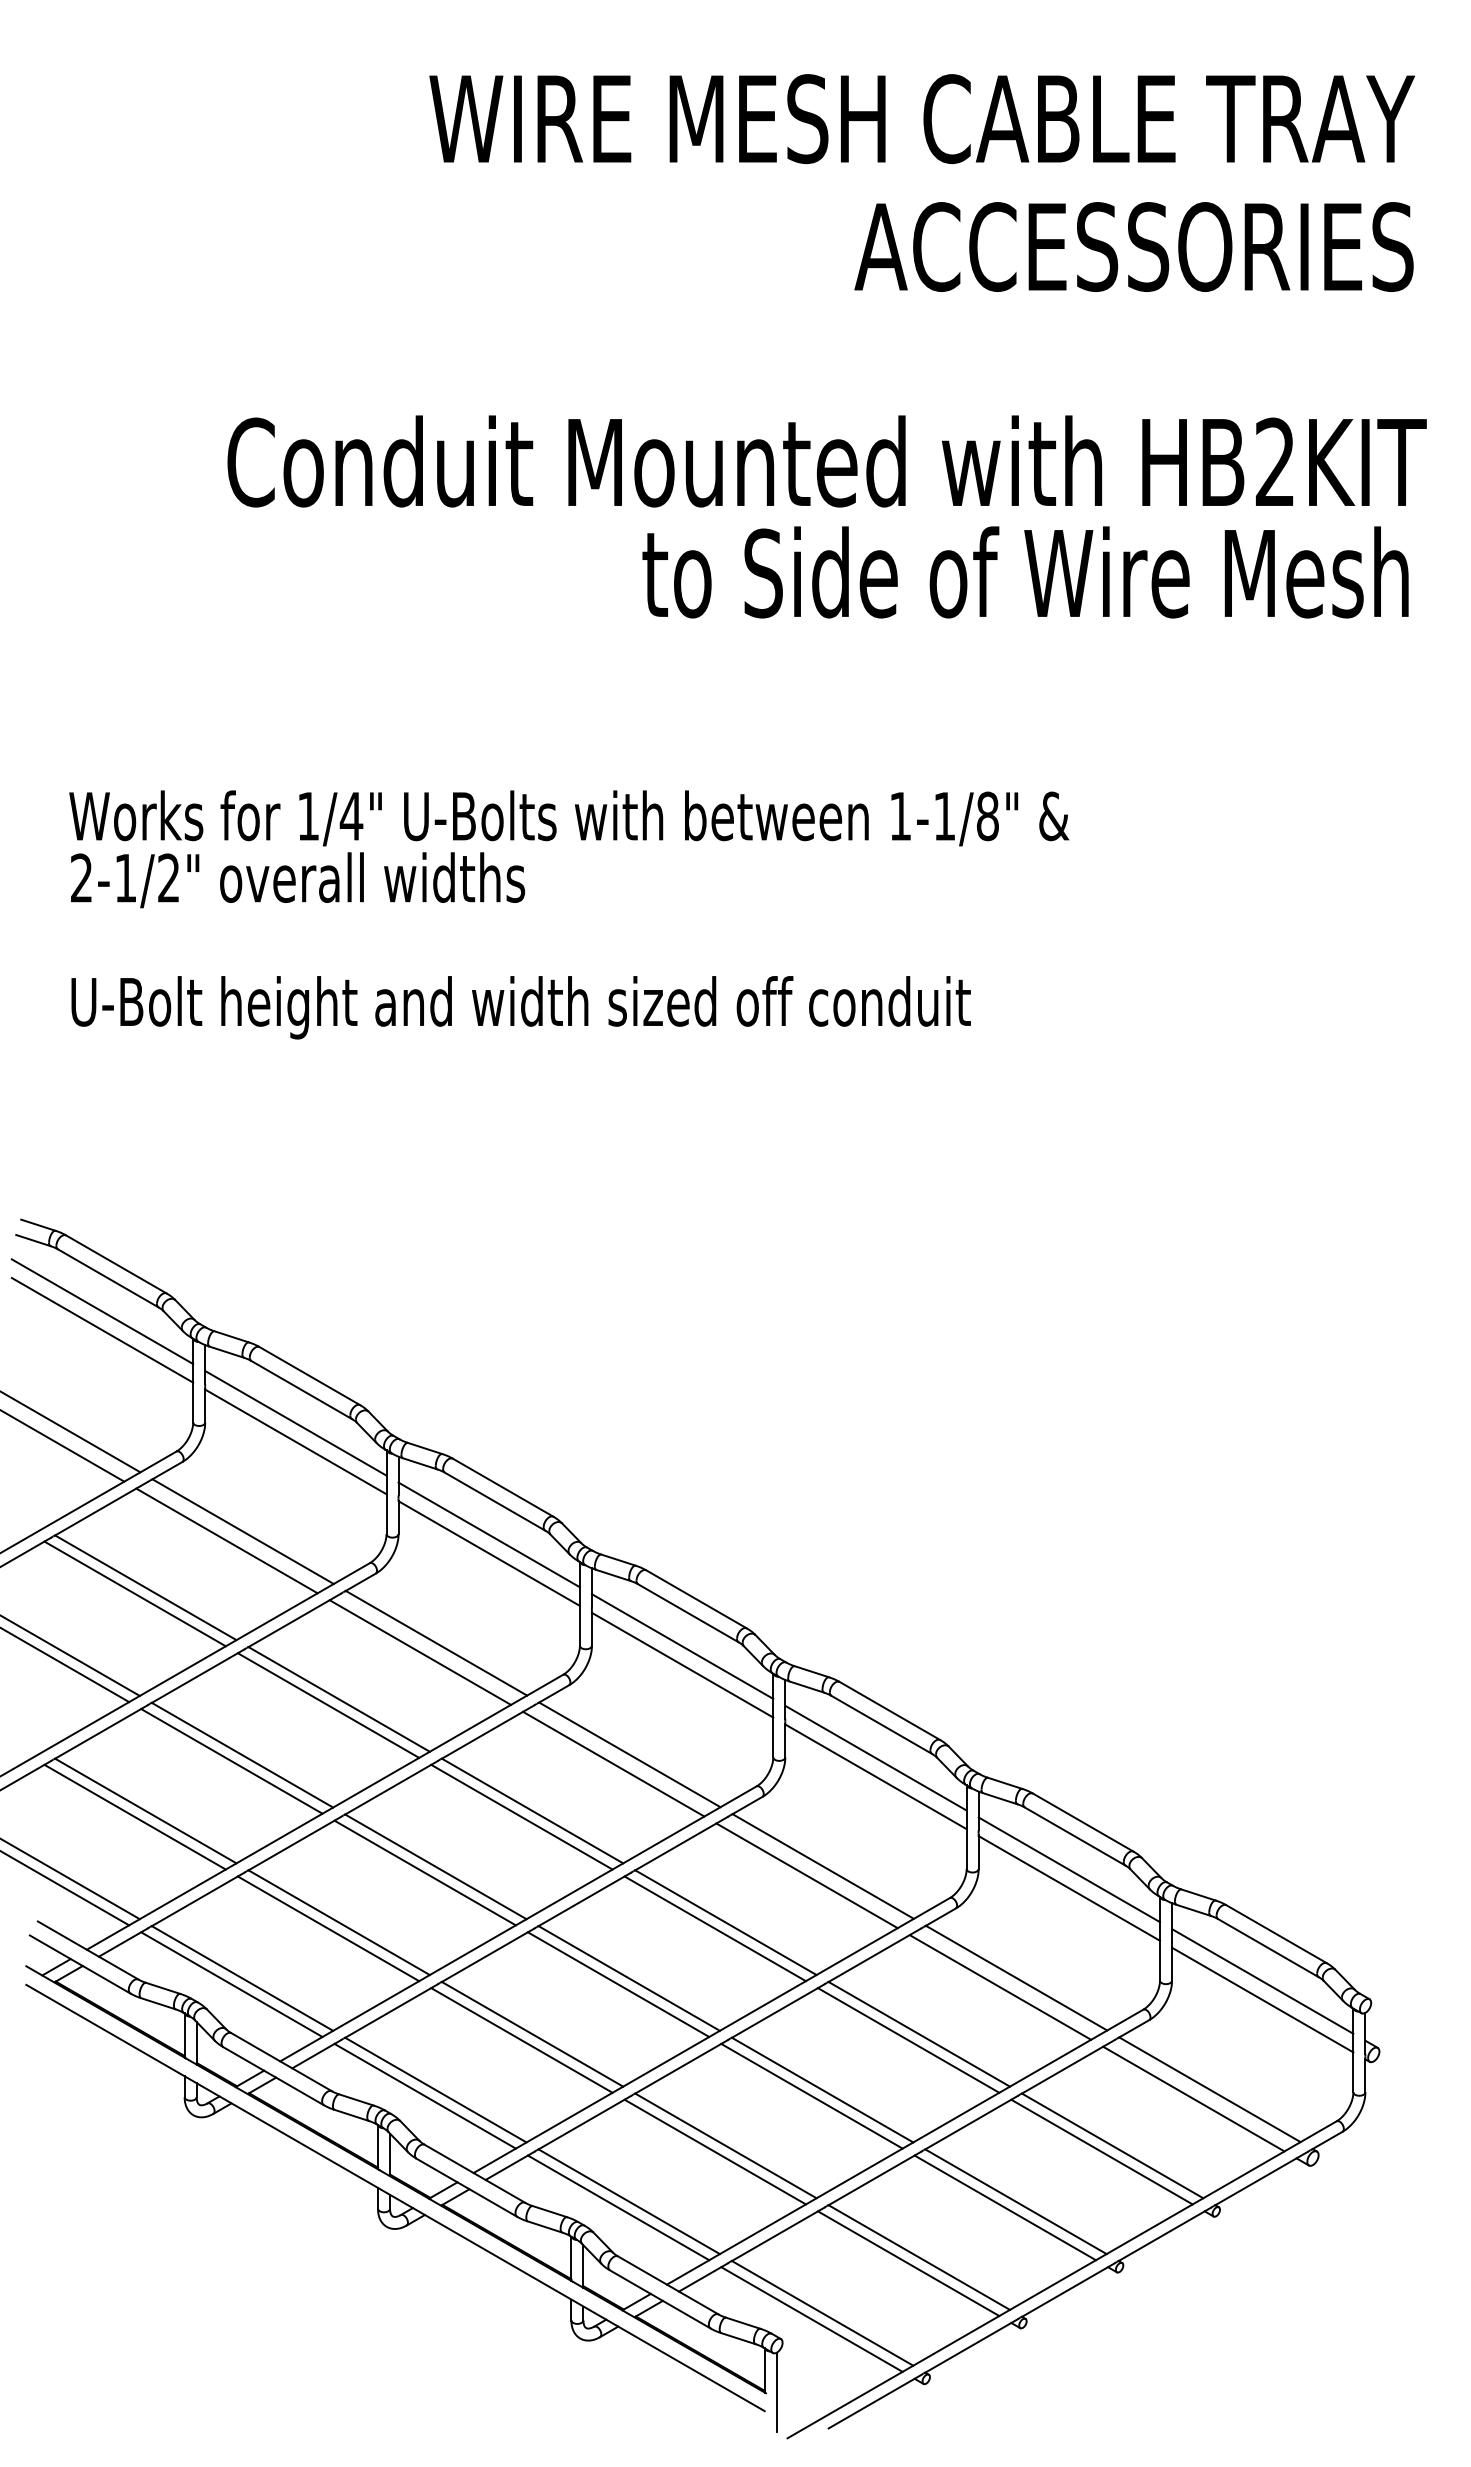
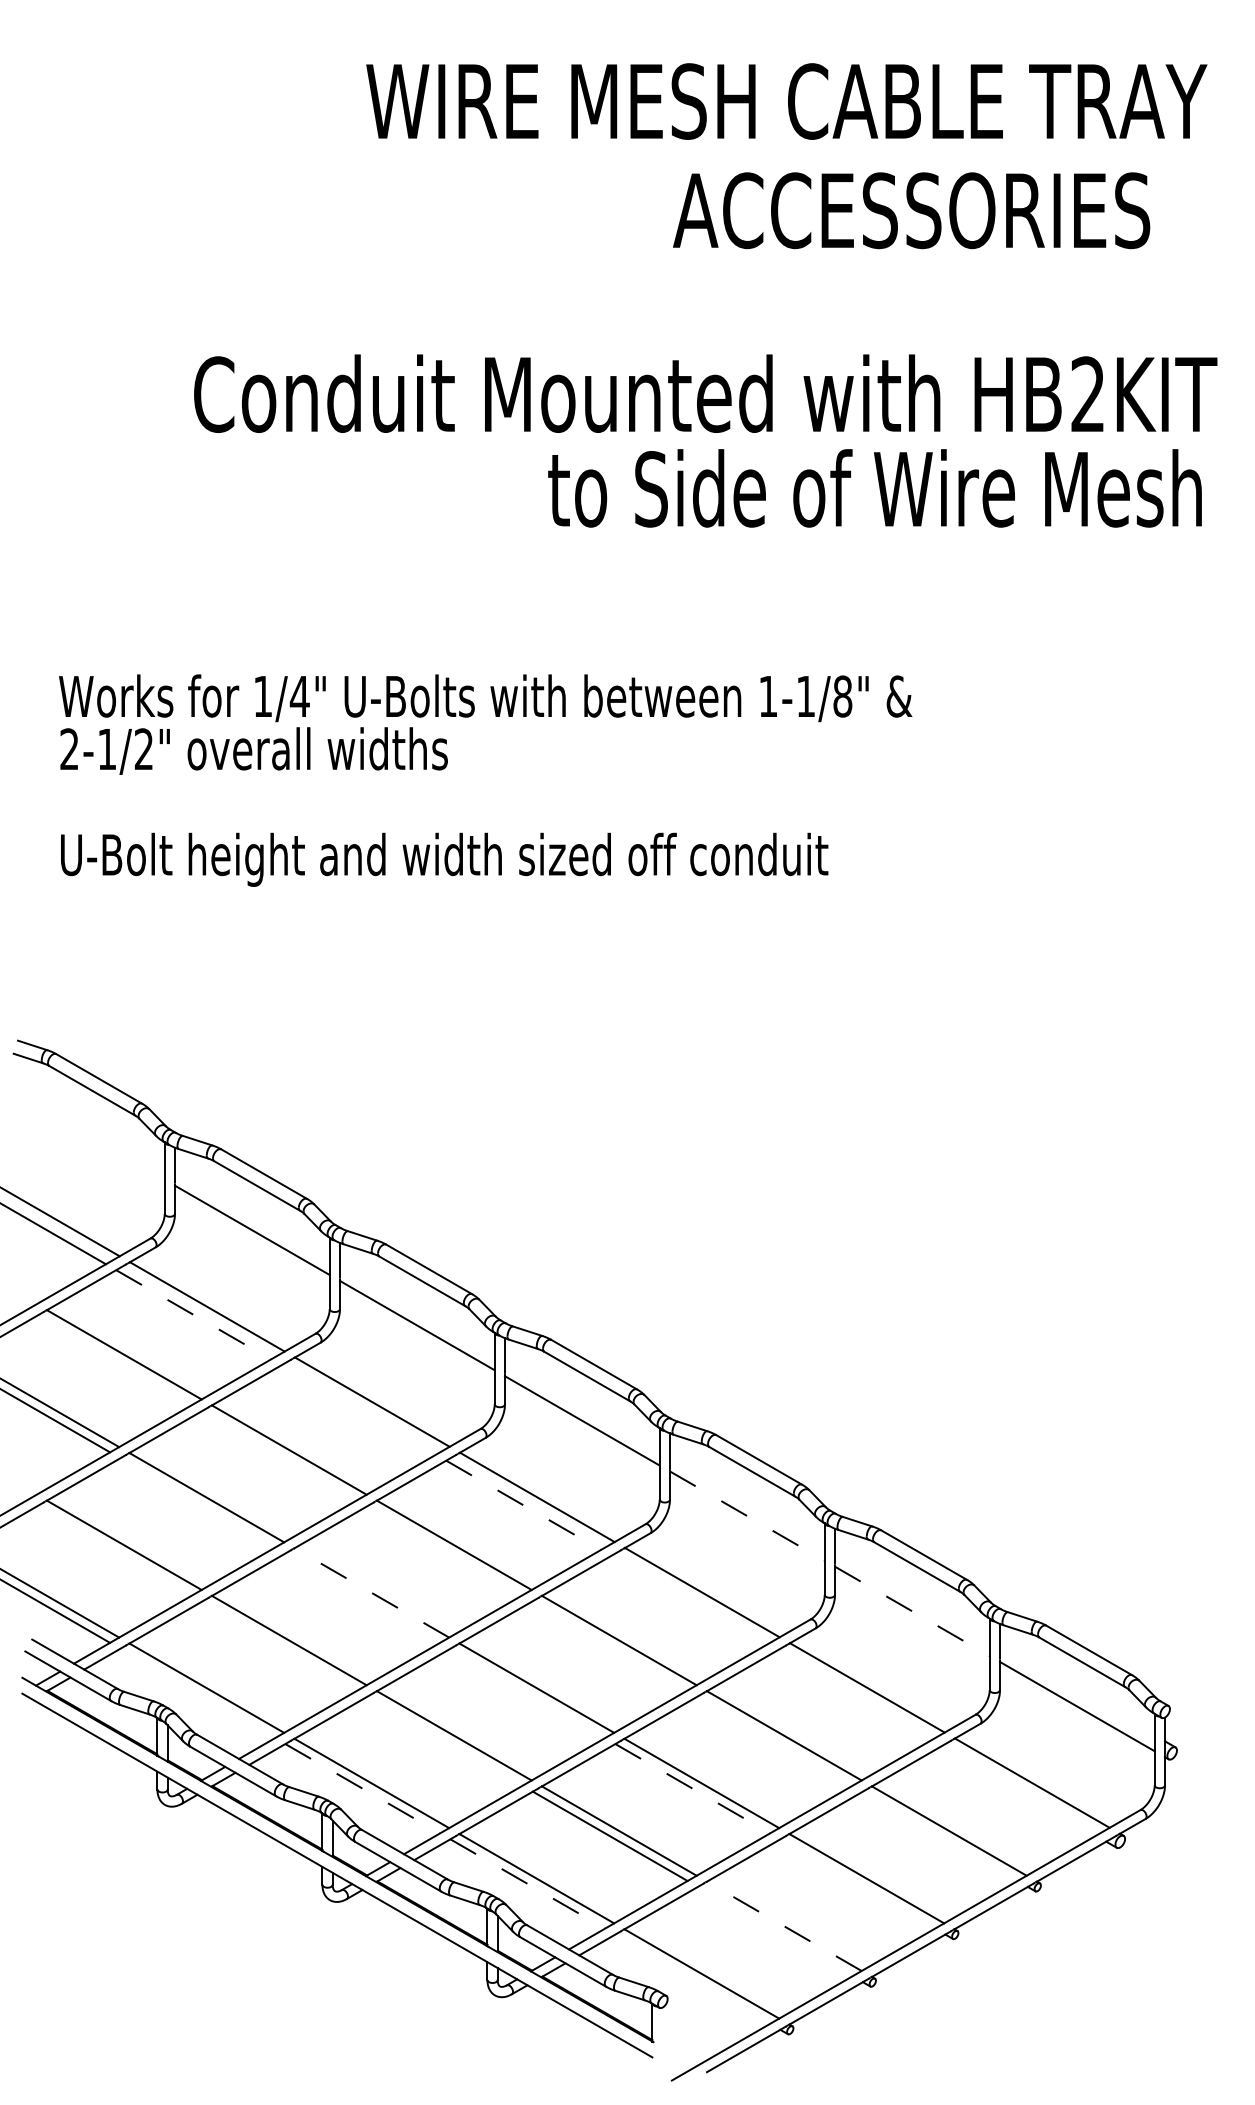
text: (1133, 246) -> (911, 210), moved
line: (102, 1310) -> (87, 1118), removed
line: (102, 1329) -> (87, 1134), removed
line: (294, 1423) -> (251, 1214), removed
line: (488, 1534) -> (416, 1309), removed
line: (228, 1541) -> (194, 1315), solid -> dashed
line: (134, 1593) -> (114, 1359), removed
line: (682, 1646) -> (582, 1404), removed
line: (420, 1651) -> (358, 1409), removed
line: (327, 1704) -> (279, 1454), removed
line: (876, 1757) -> (747, 1499), removed
line: (231, 1760) -> (197, 1502), removed
line: (614, 1764) -> (524, 1505), solid -> dashed
line: (876, 1777) -> (747, 1516), solid -> dashed
line: (134, 1817) -> (114, 1550), removed
line: (521, 1817) -> (444, 1550), removed
line: (435, 1866) -> (371, 1592), solid -> dashed
line: (1069, 1869) -> (912, 1595), removed
line: (424, 1872) -> (362, 1597), removed
line: (806, 1875) -> (688, 1600), removed
line: (1069, 1888) -> (912, 1611), solid -> dashed
line: (327, 1928) -> (279, 1645), removed
line: (714, 1928) -> (609, 1645), removed
line: (1261, 1981) -> (1076, 1690), removed
line: (231, 1984) -> (197, 1693), removed
line: (618, 1984) -> (527, 1693), removed
line: (1000, 1987) -> (853, 1695), removed
line: (521, 2039) -> (444, 1740), removed
line: (907, 2039) -> (774, 1740), removed
line: (426, 2096) -> (363, 1788), solid -> dashed
line: (812, 2096) -> (693, 1788), solid -> dashed
line: (1193, 2098) -> (1018, 1790), removed
line: (1101, 2151) -> (939, 1835), removed
line: (1005, 2207) -> (857, 1883), removed
line: (619, 2208) -> (528, 1884), solid -> dashed
line: (918, 2257) -> (783, 1926), solid -> dashed
line: (907, 2263) -> (774, 1931), removed
line: (811, 2318) -> (692, 1978), removed
line: (776, 2392) -> (662, 2041), removed

